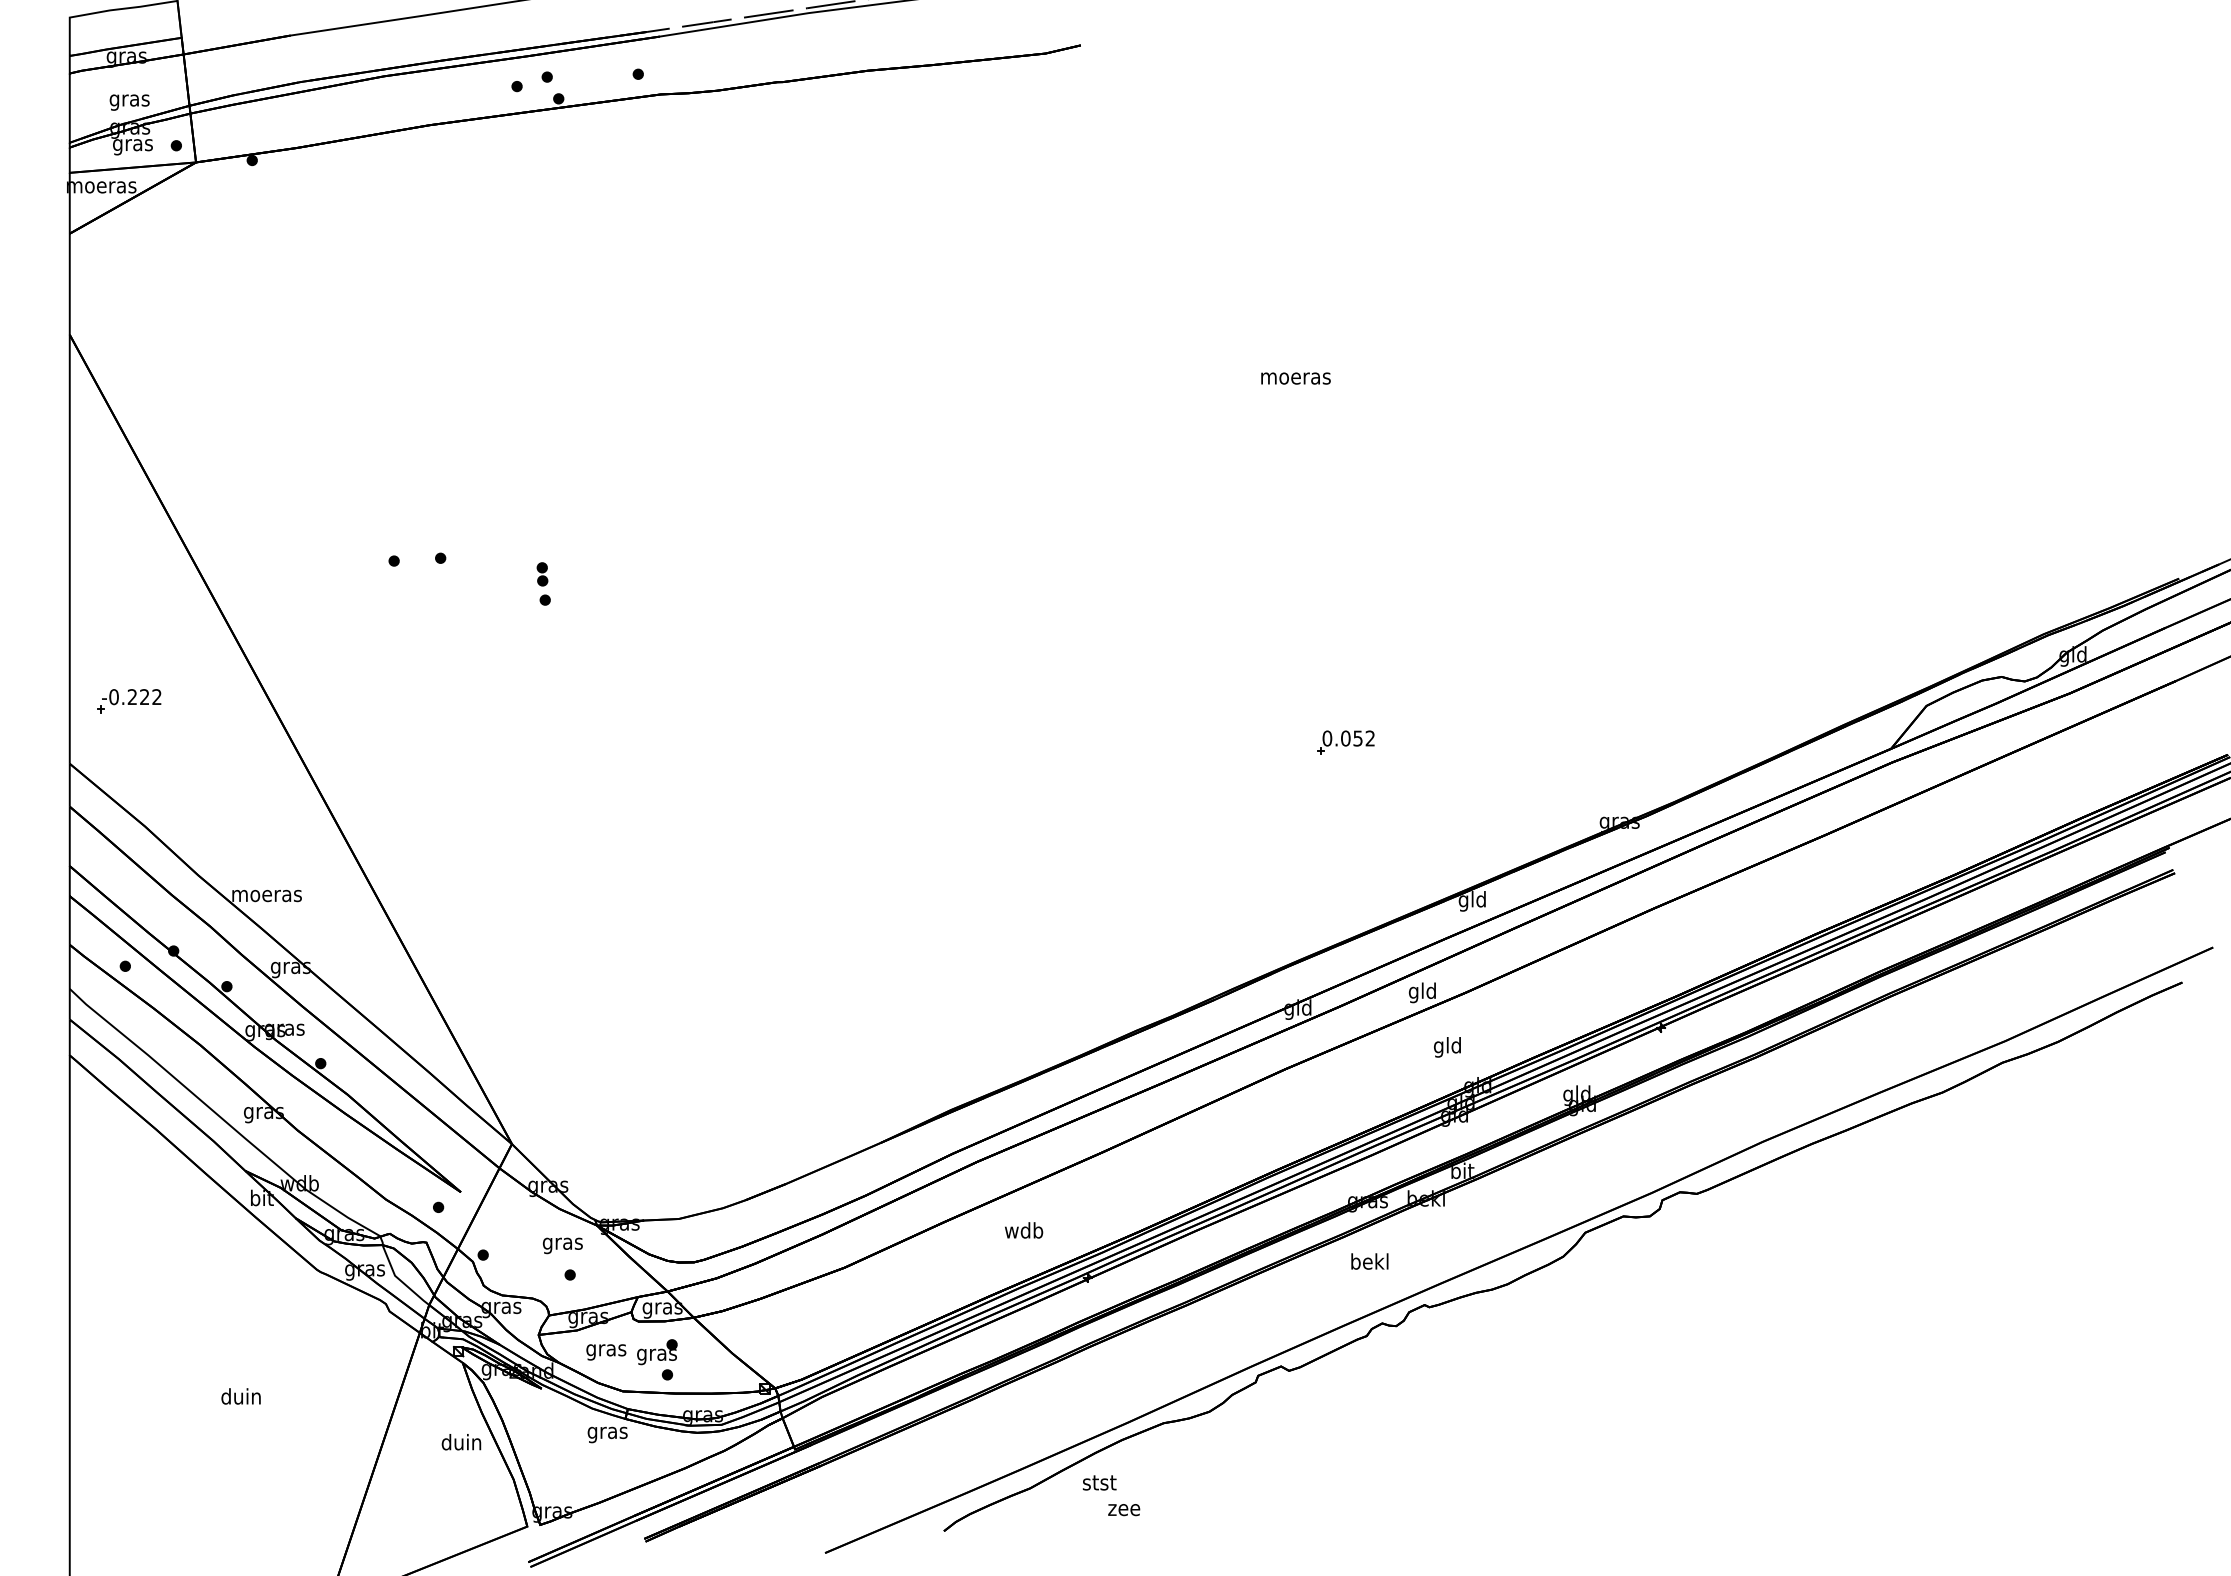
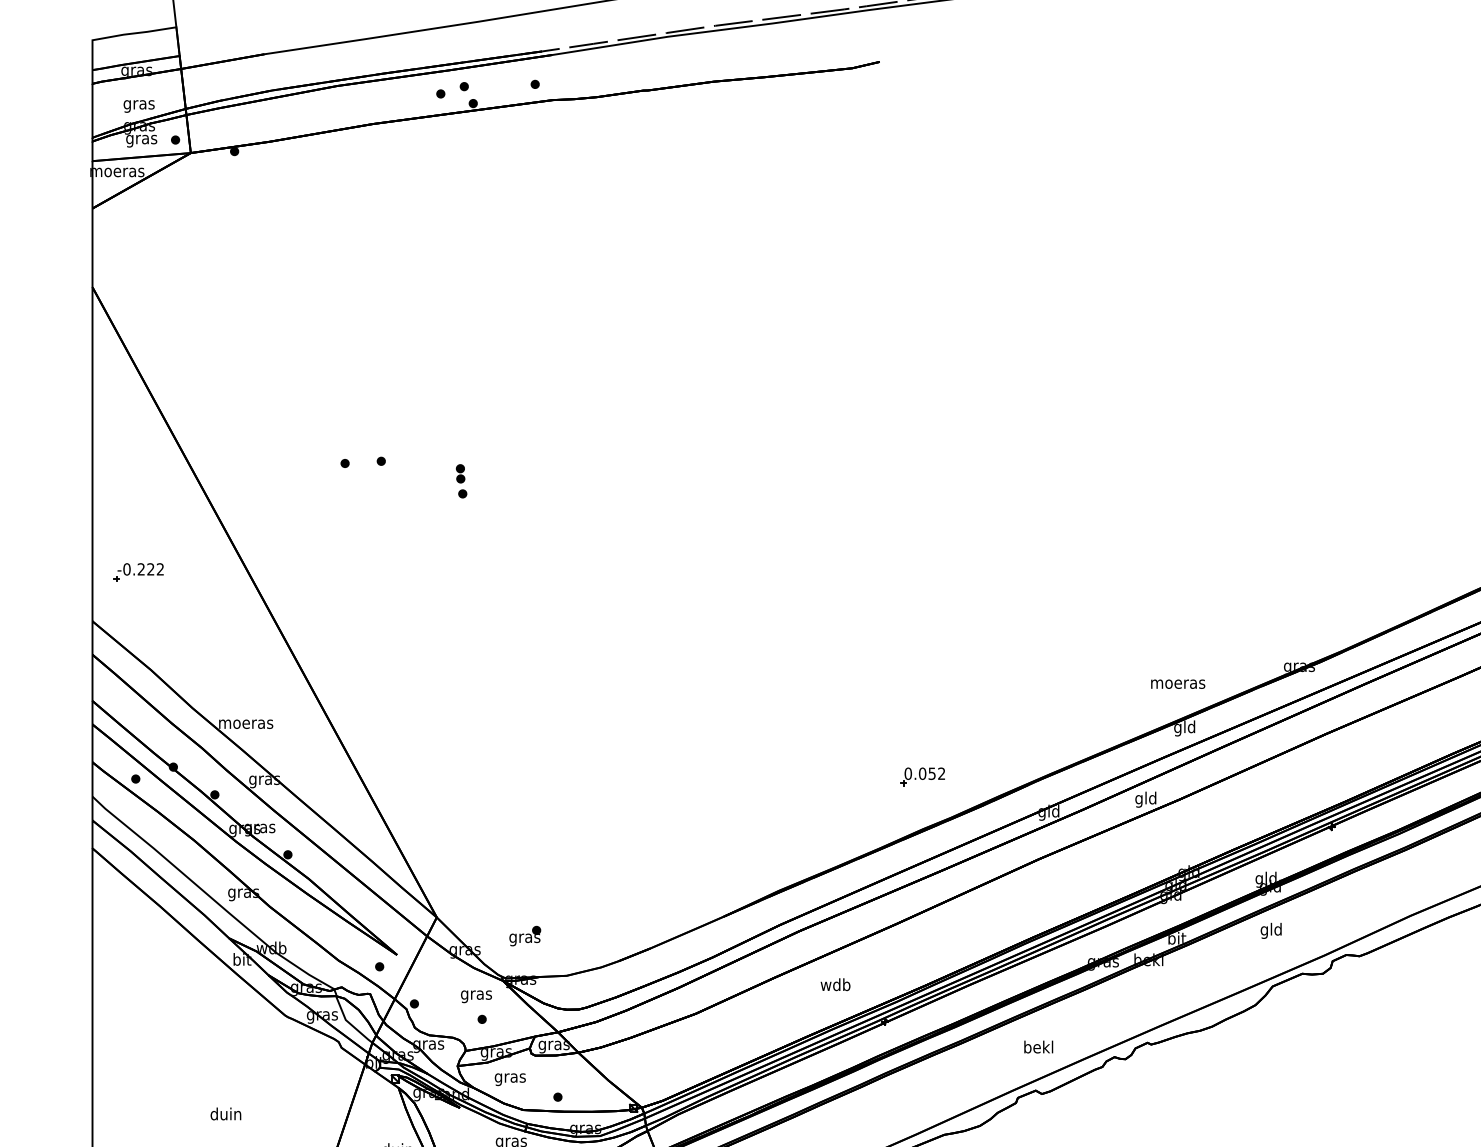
text: (1295, 378) -> (1177, 684), moved
part: (1345, 742) -> (922, 776), moved
text: (1447, 1047) -> (1271, 931), moved
text: (1369, 1261) -> (1038, 1047), moved
part: (657, 1352) -> (525, 936), moved

